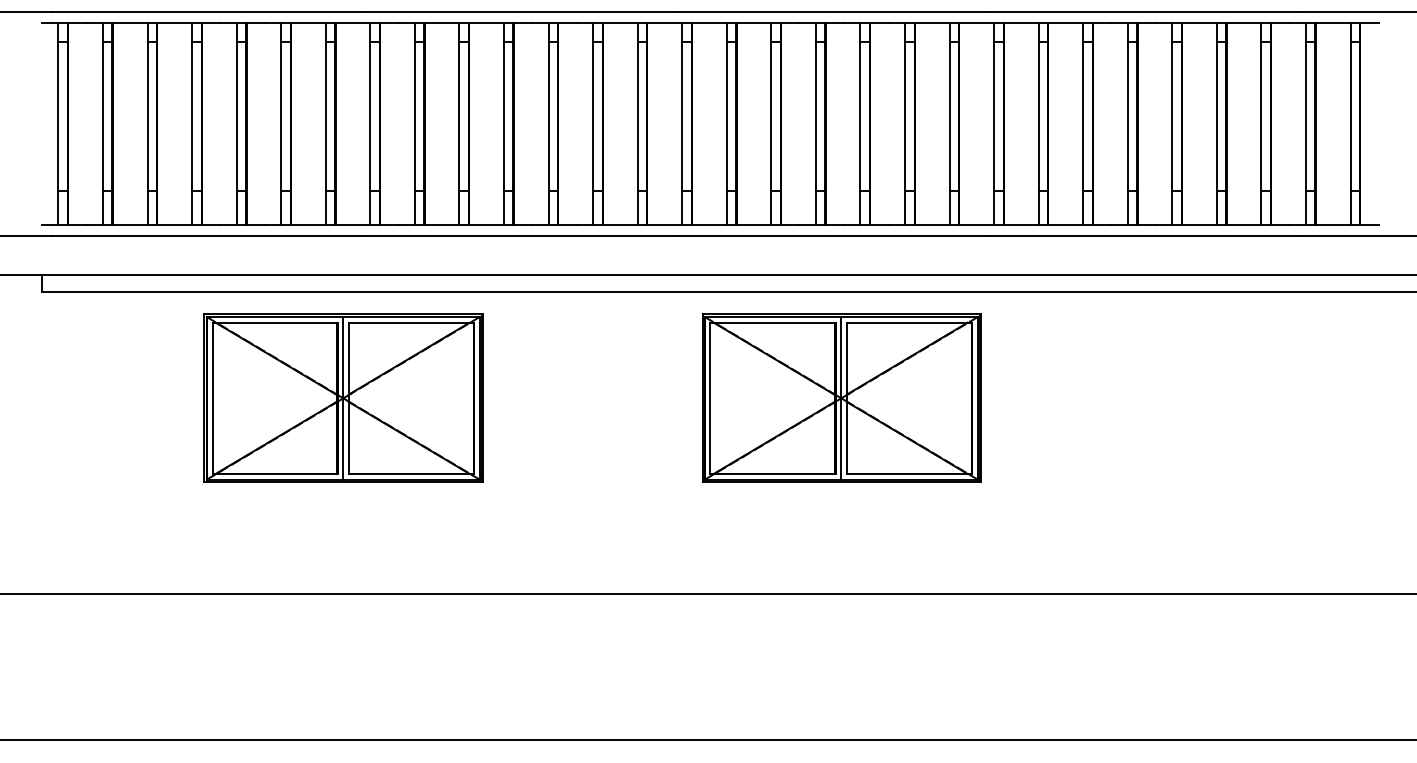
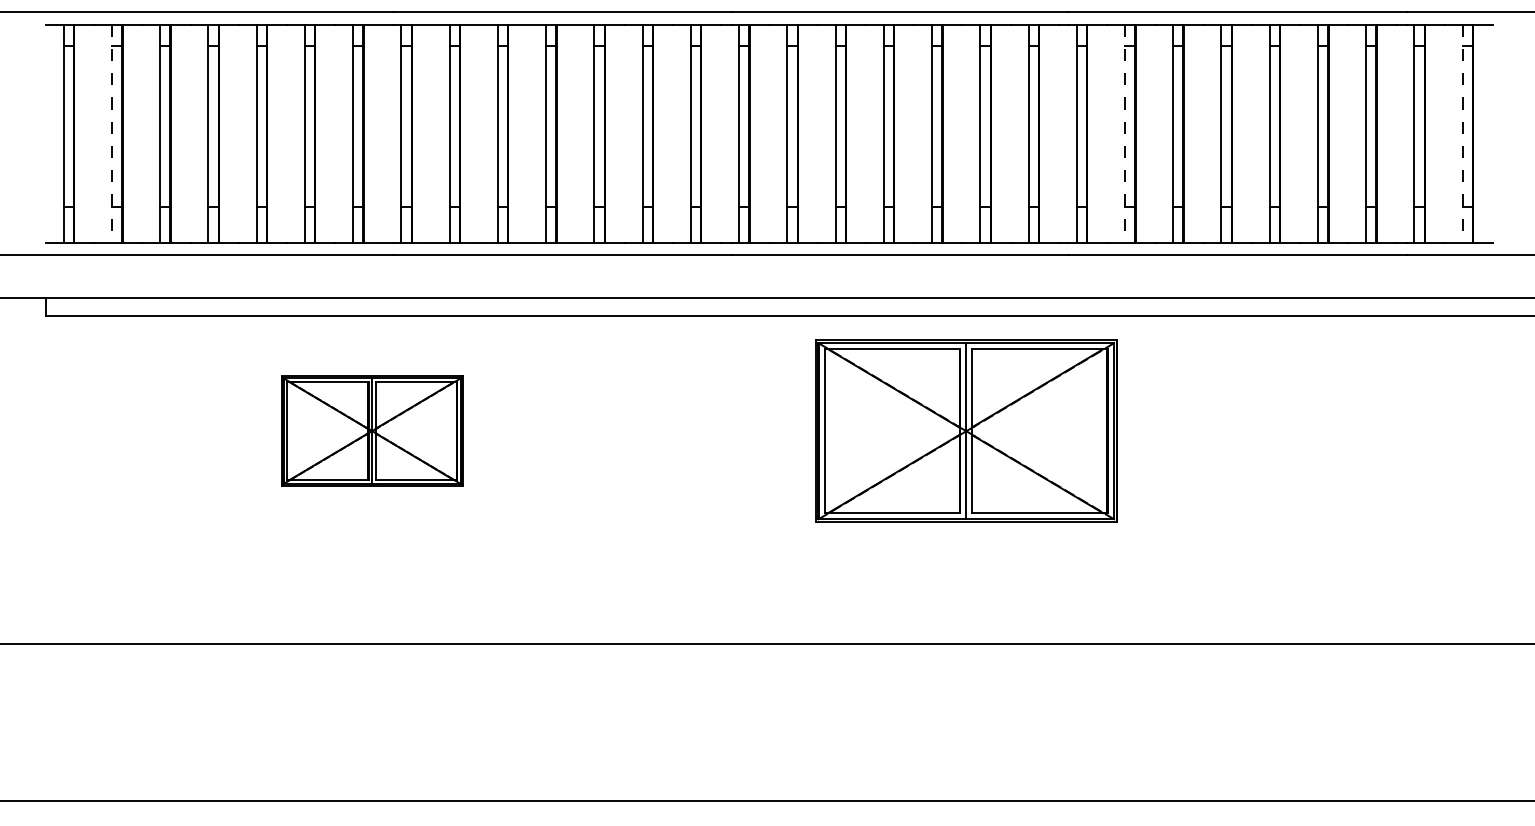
line: (102, 124) -> (111, 134), solid -> dashed
line: (1039, 124) -> (1125, 134), solid -> dashed
line: (1350, 124) -> (1462, 134), solid -> dashed
part: (343, 397) -> (372, 430), size x0.6
part: (841, 397) -> (966, 430), moved

